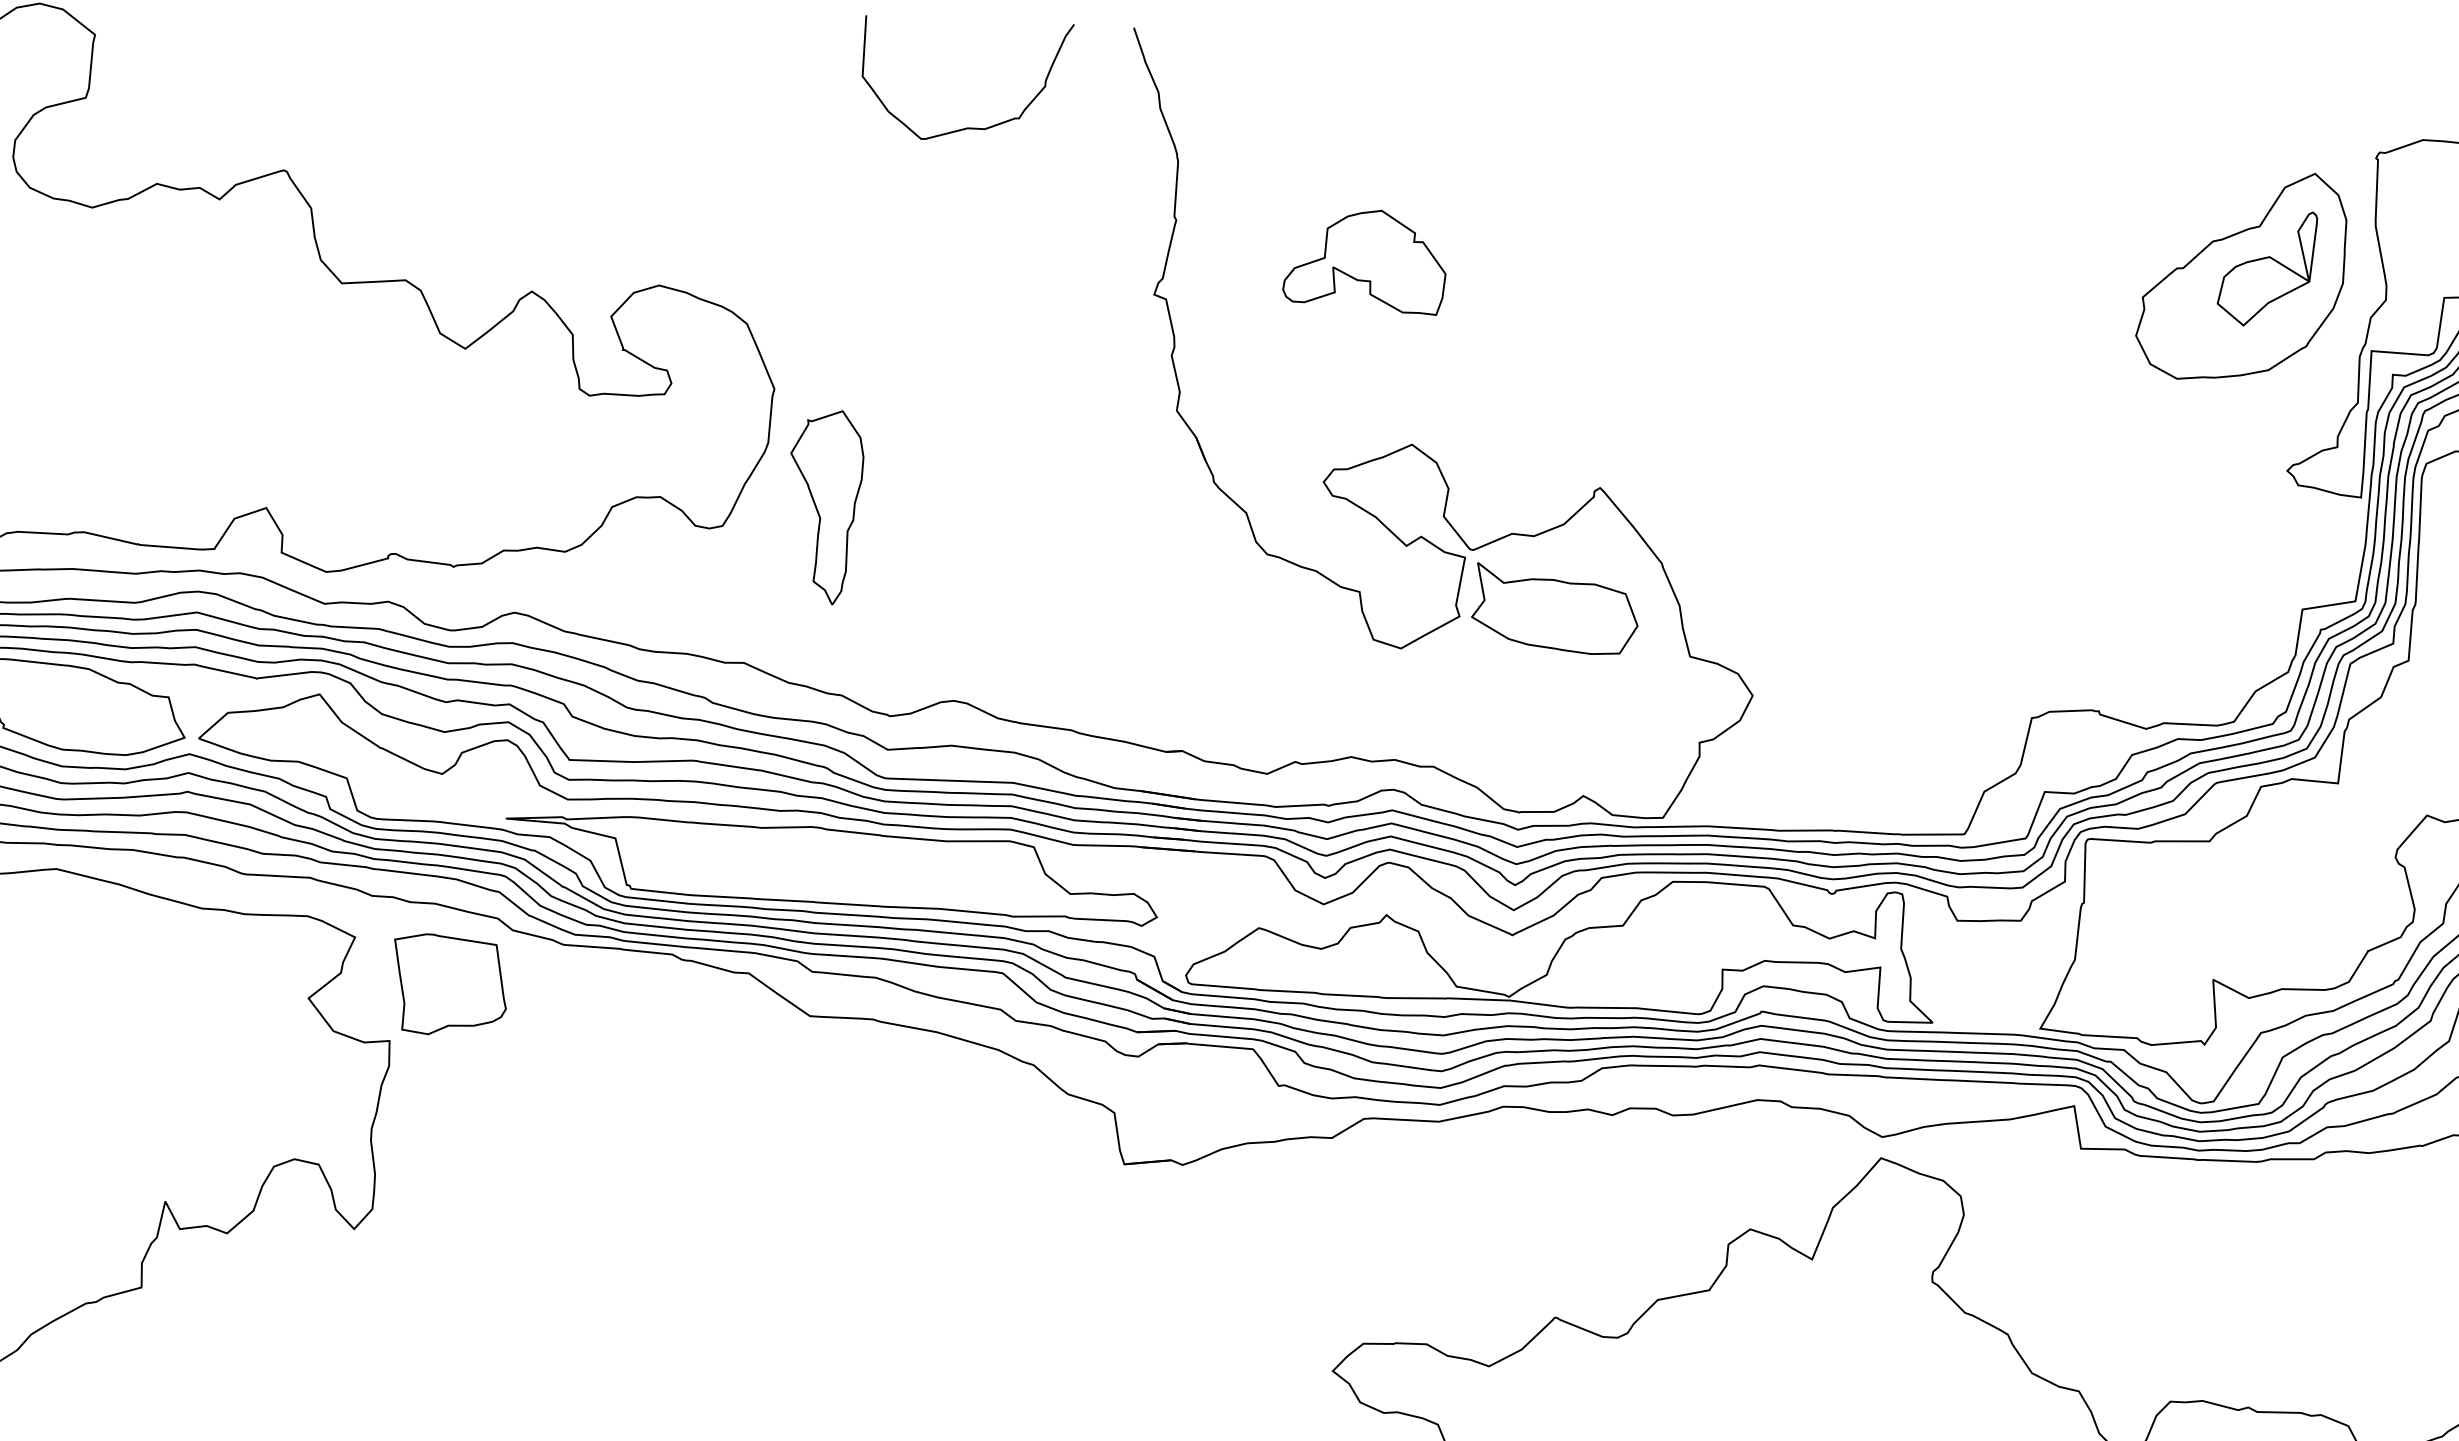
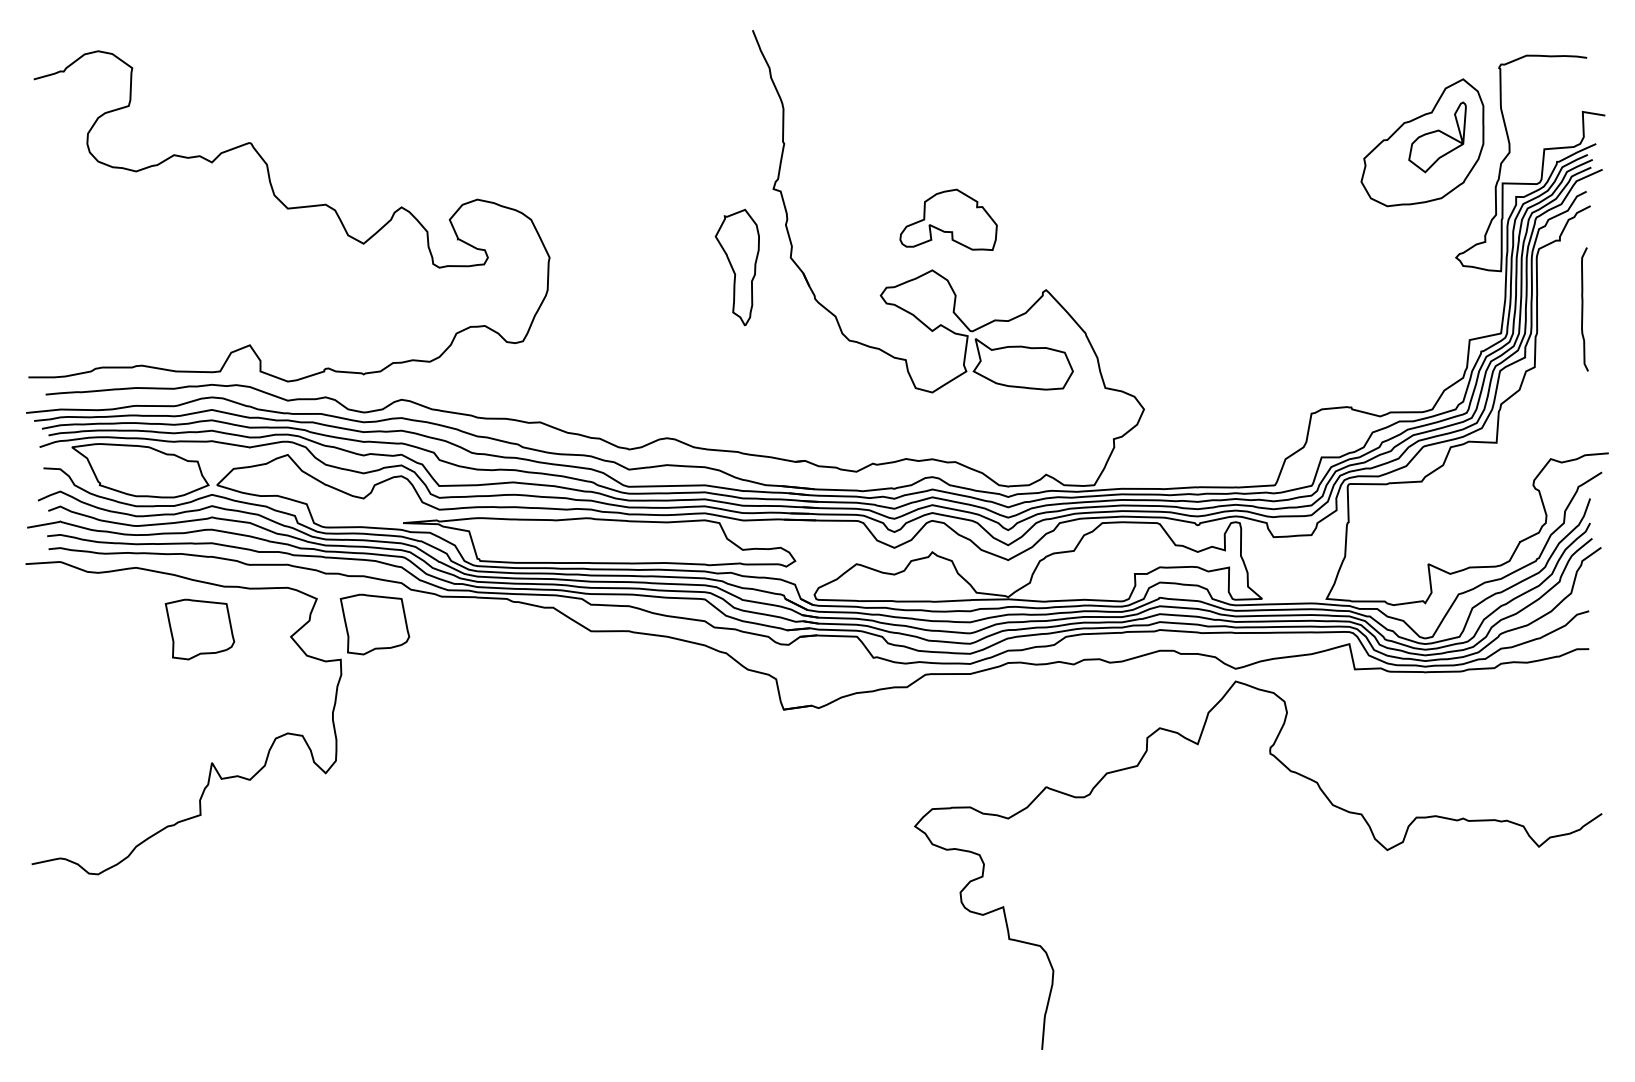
curve: (967, 126) -> (656, 94), removed
part: (1365, 259) -> (948, 219), moved
part: (823, 506) -> (736, 267), moved
part: (156, 977) -> (199, 629), added

